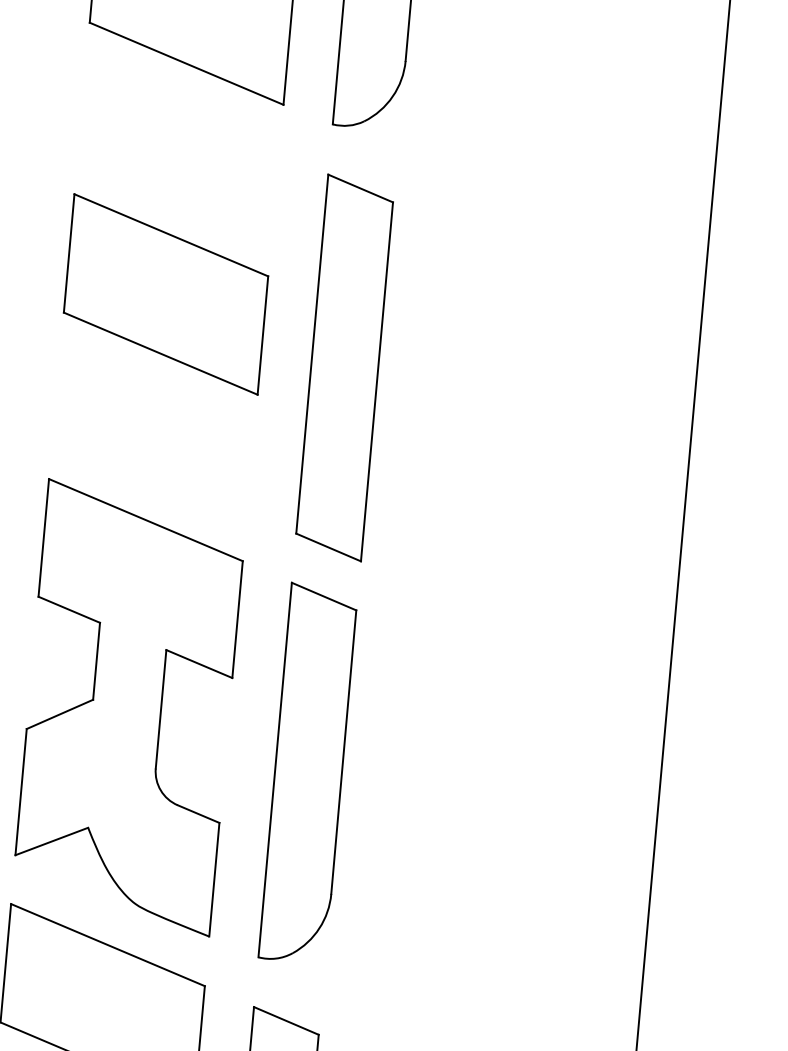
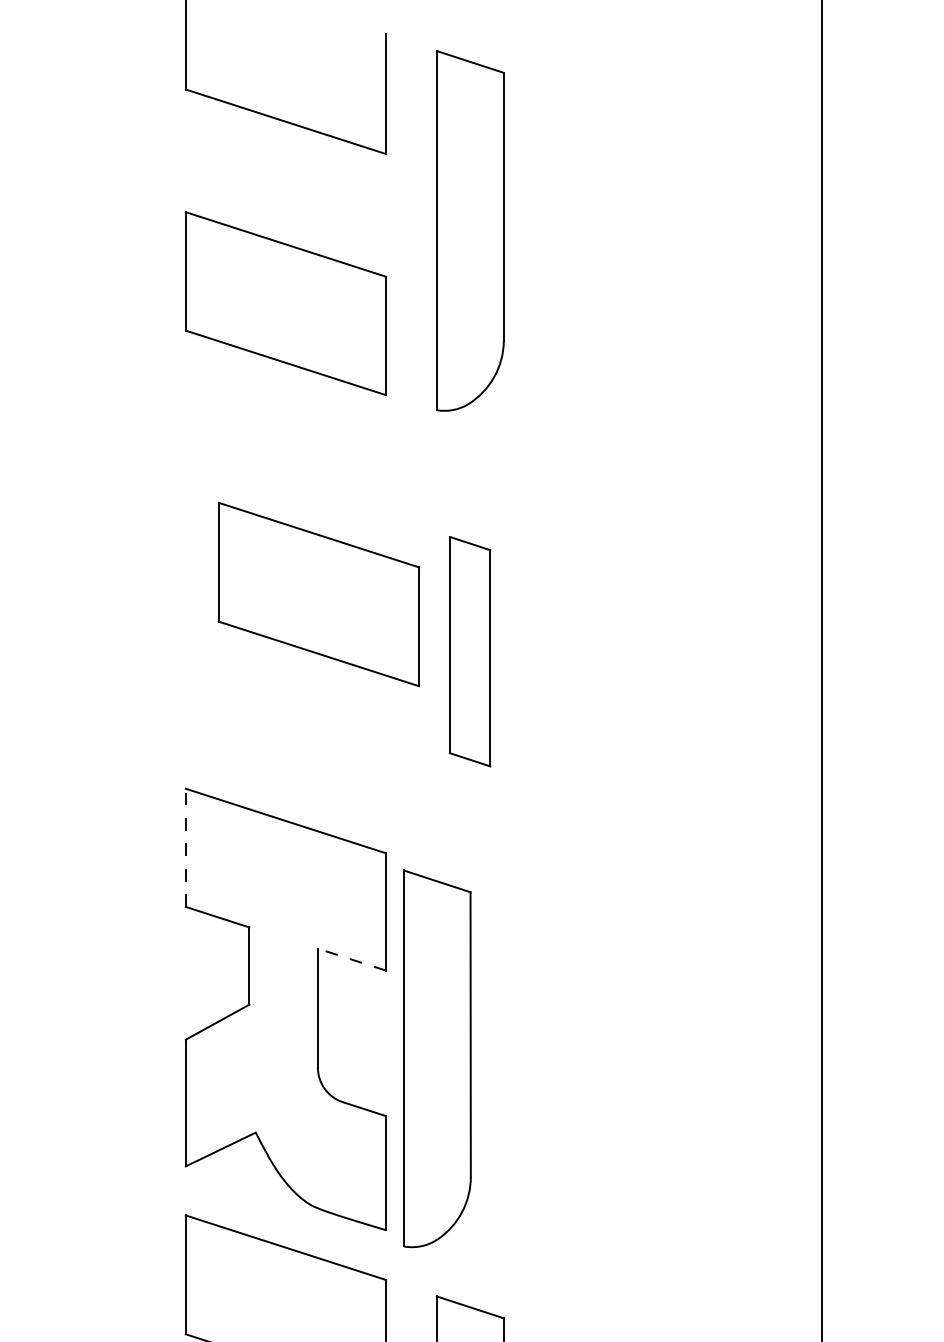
part: (165, 294) -> (318, 594), moved
part: (343, 367) -> (469, 651), size x0.6
line: (43, 537) -> (185, 847), solid -> dashed
line: (198, 663) -> (351, 959), solid -> dashed
part: (308, 773) -> (437, 1058), moved

